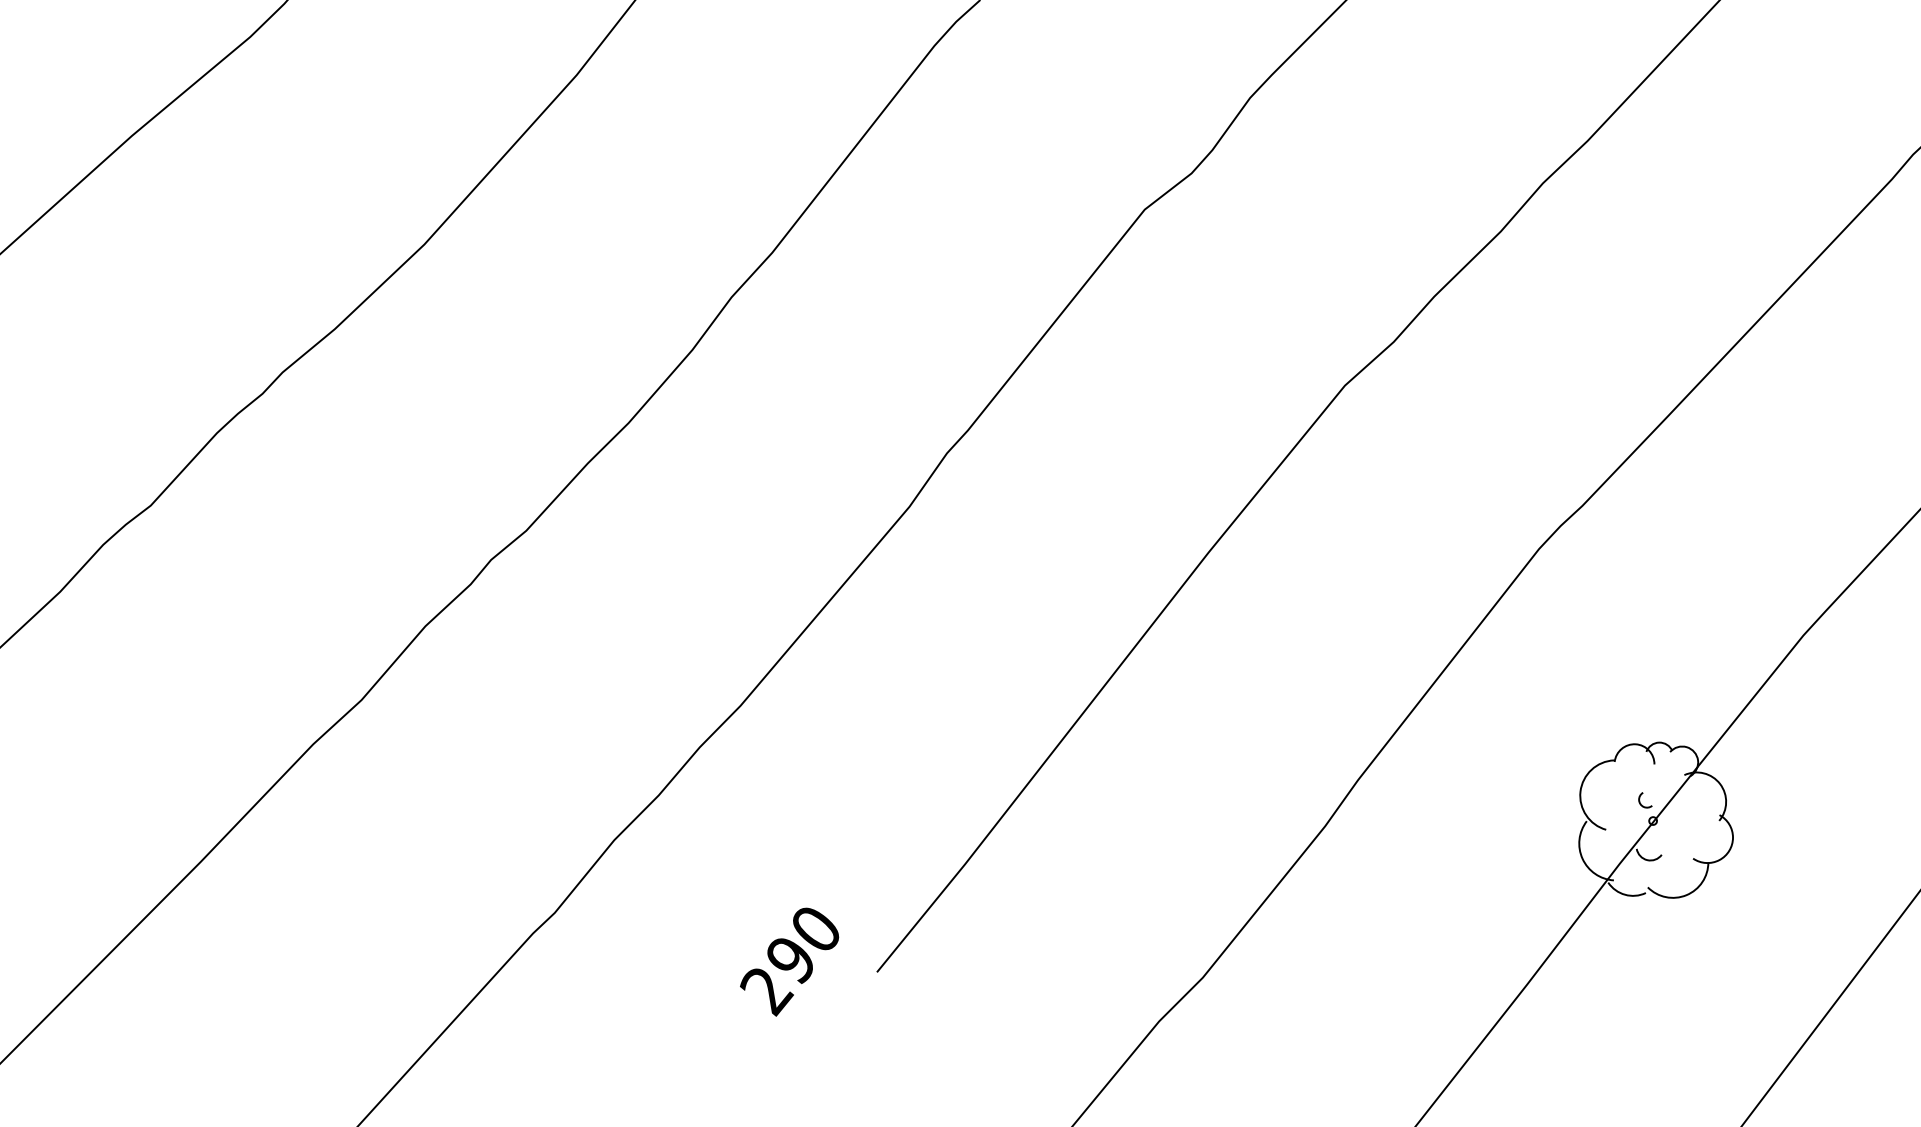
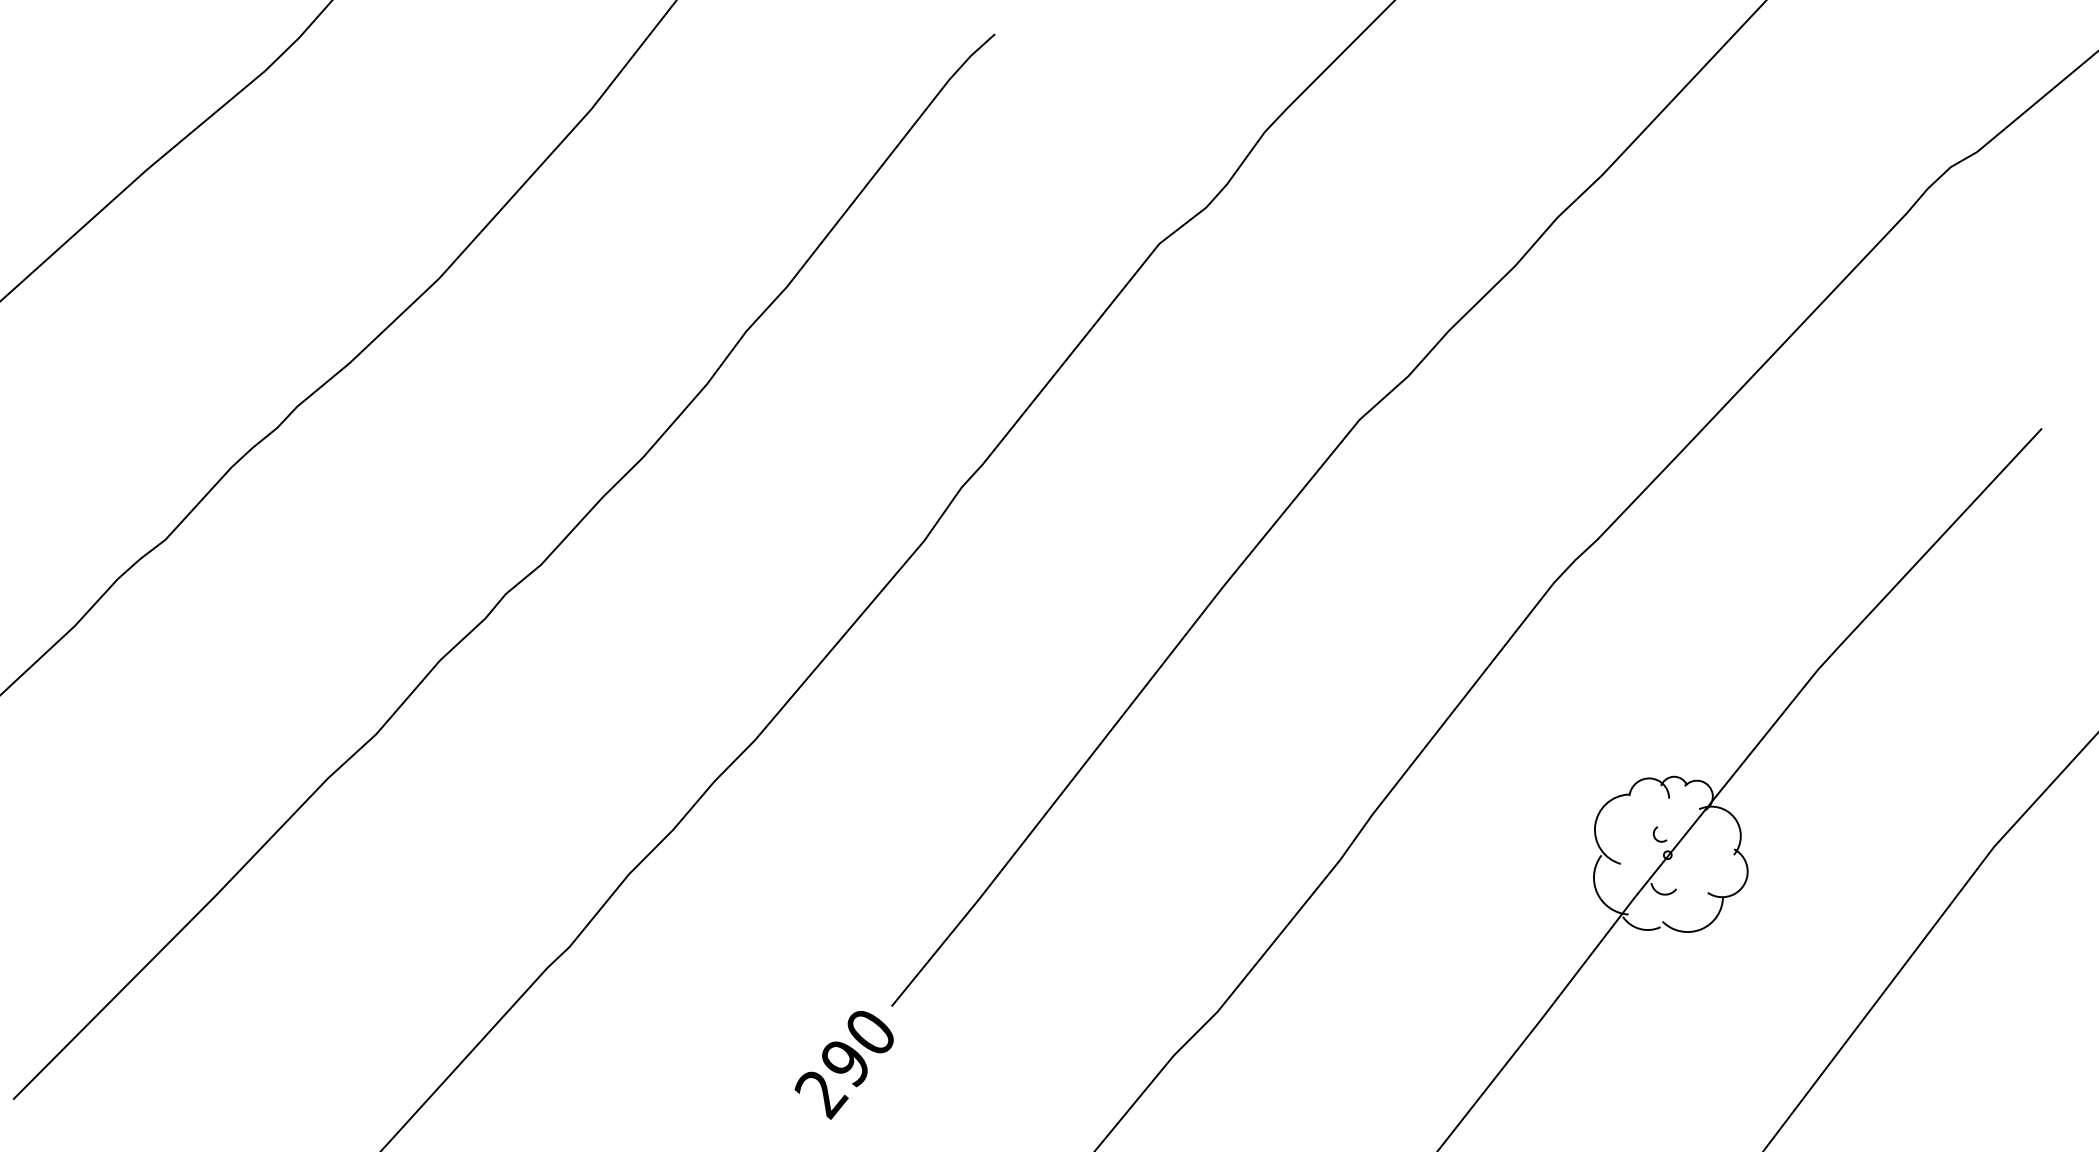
text: (788, 962) -> (843, 1065), moved

